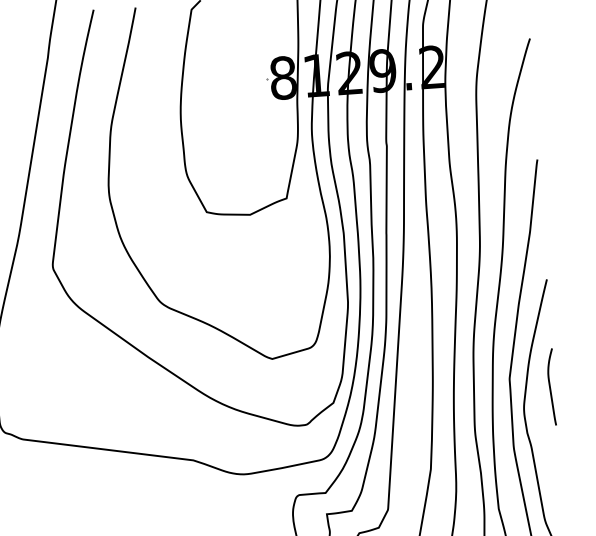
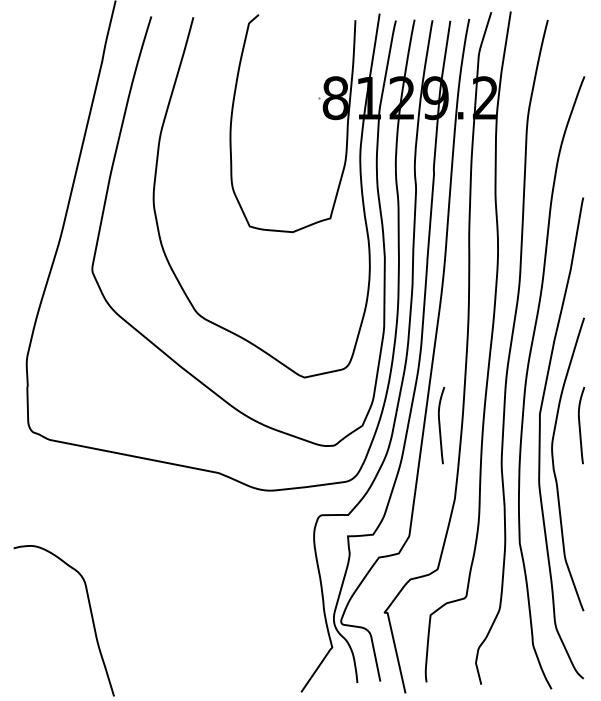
curve: (411, 397) -> (440, 425), added

